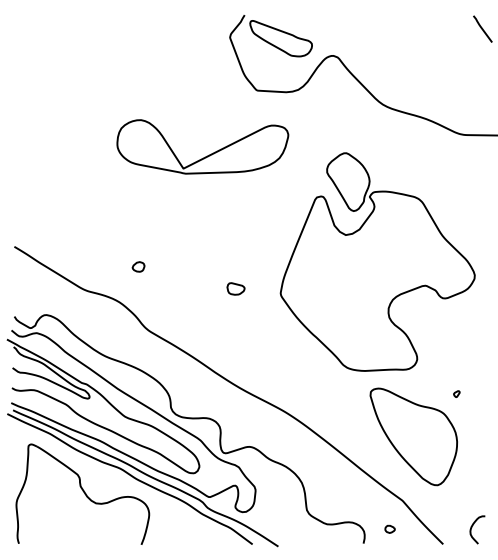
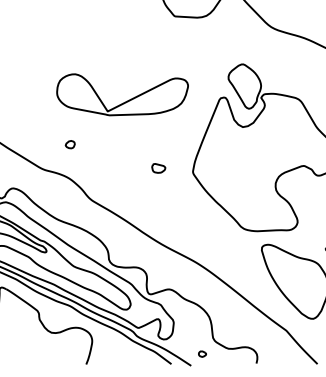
part: (207, 155) -> (126, 101), moved
part: (138, 266) -> (70, 144), moved
part: (389, 528) -> (202, 353), moved

